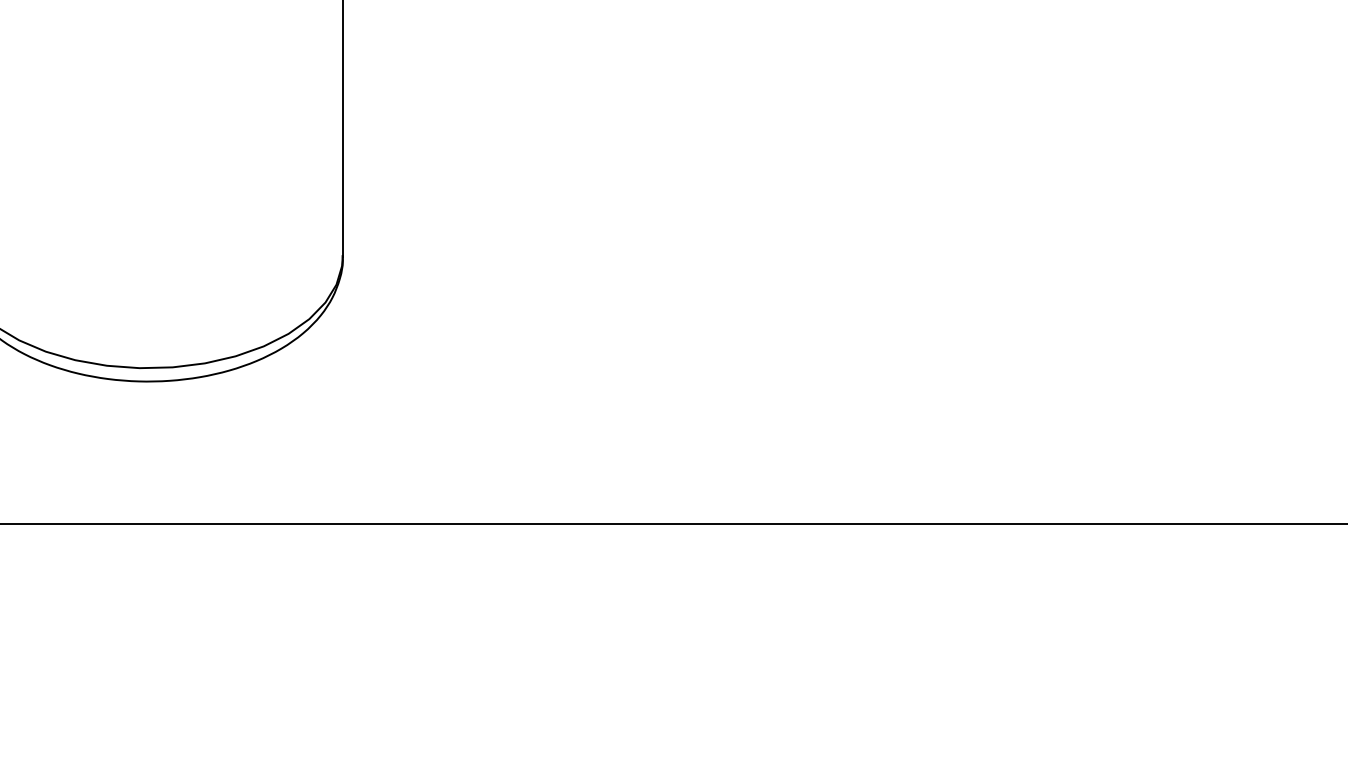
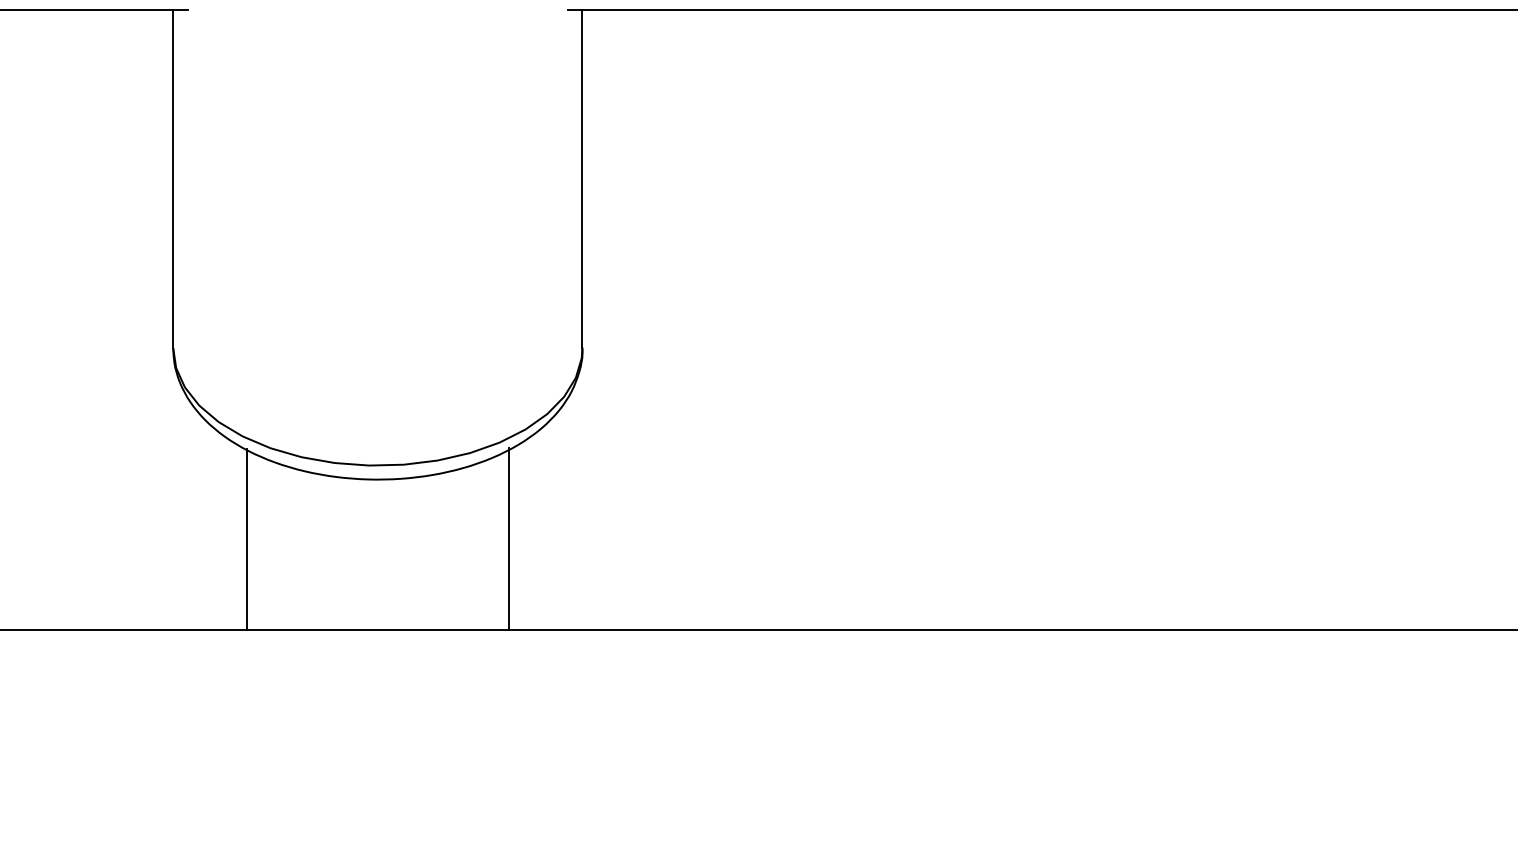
line: (22, 437) -> (246, 538), added
line: (272, 437) -> (508, 538), added

